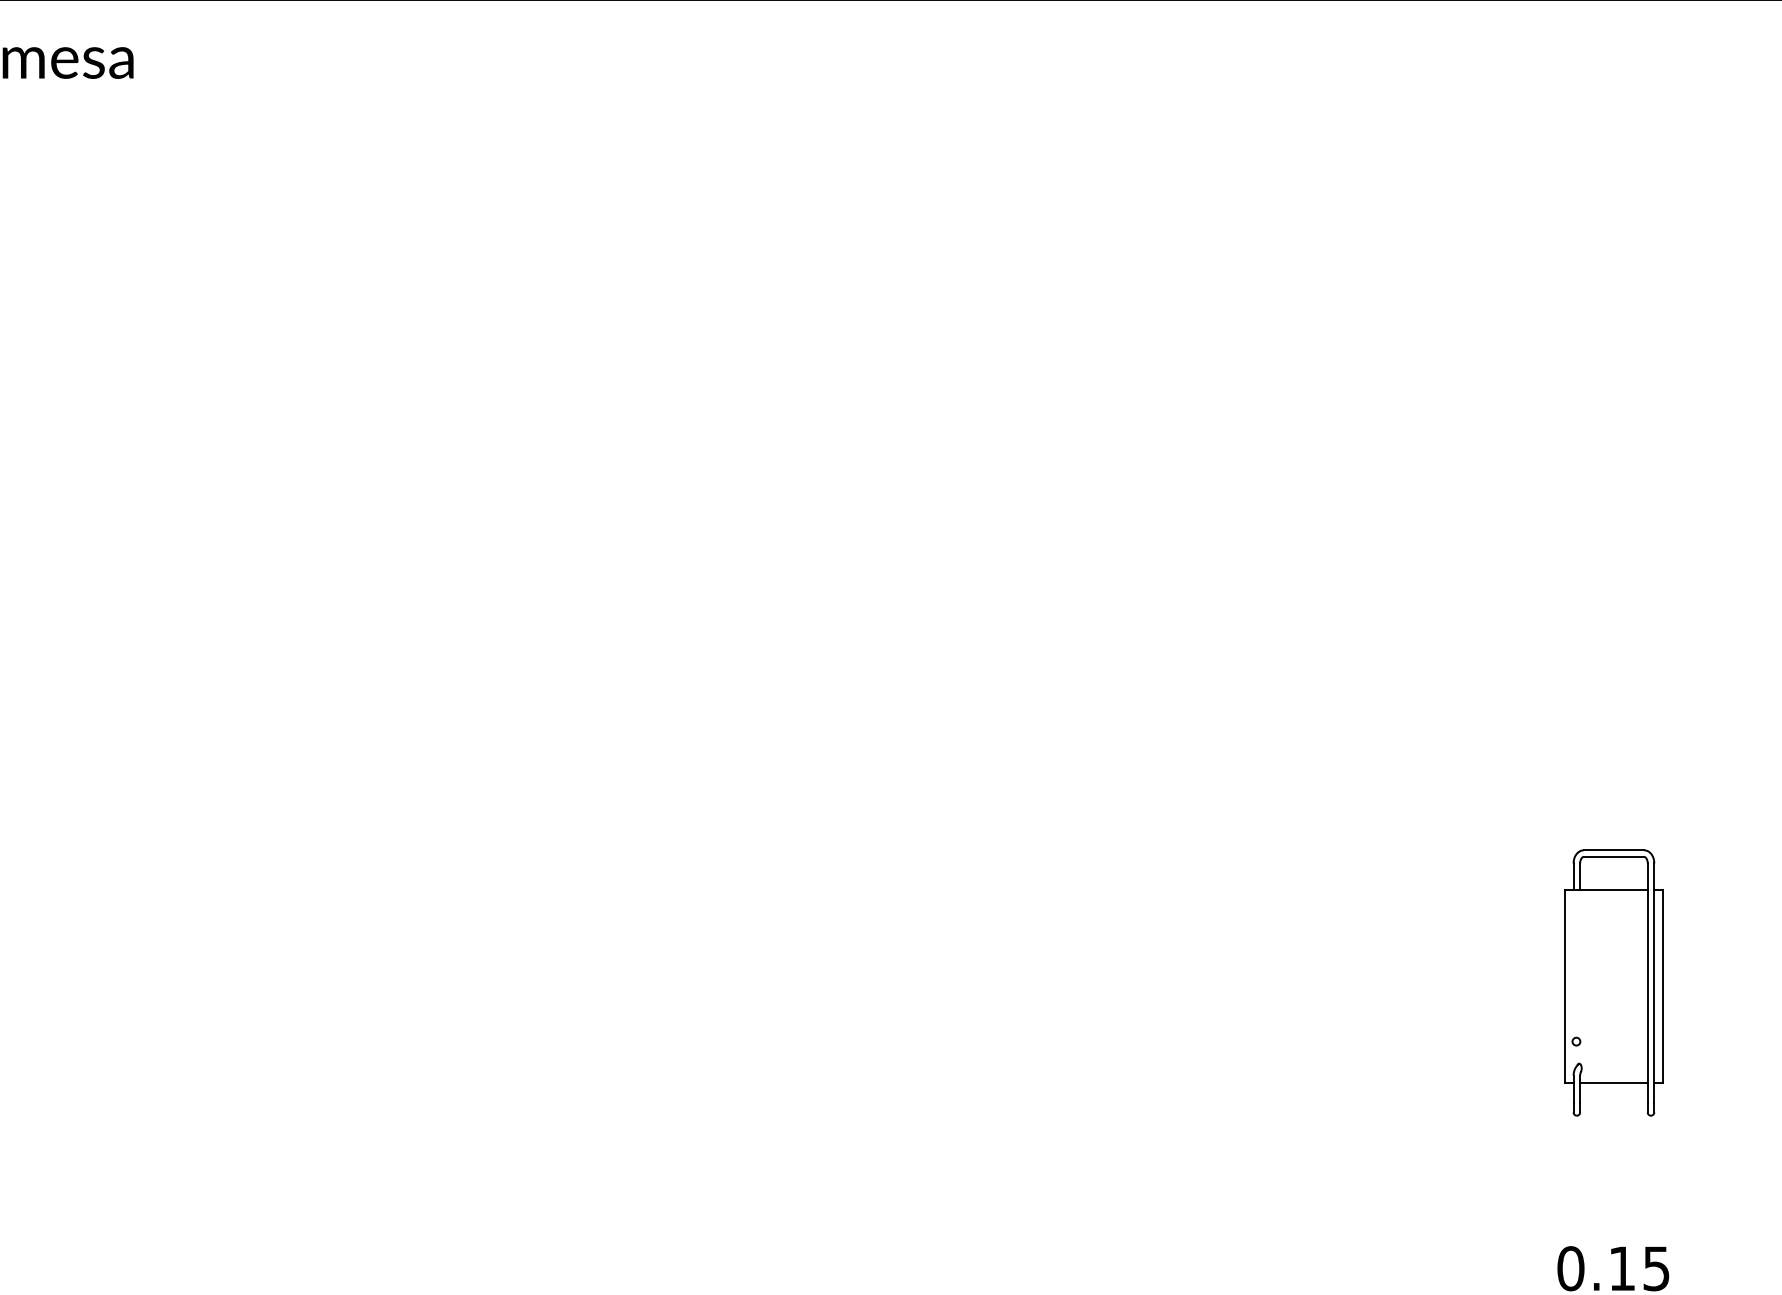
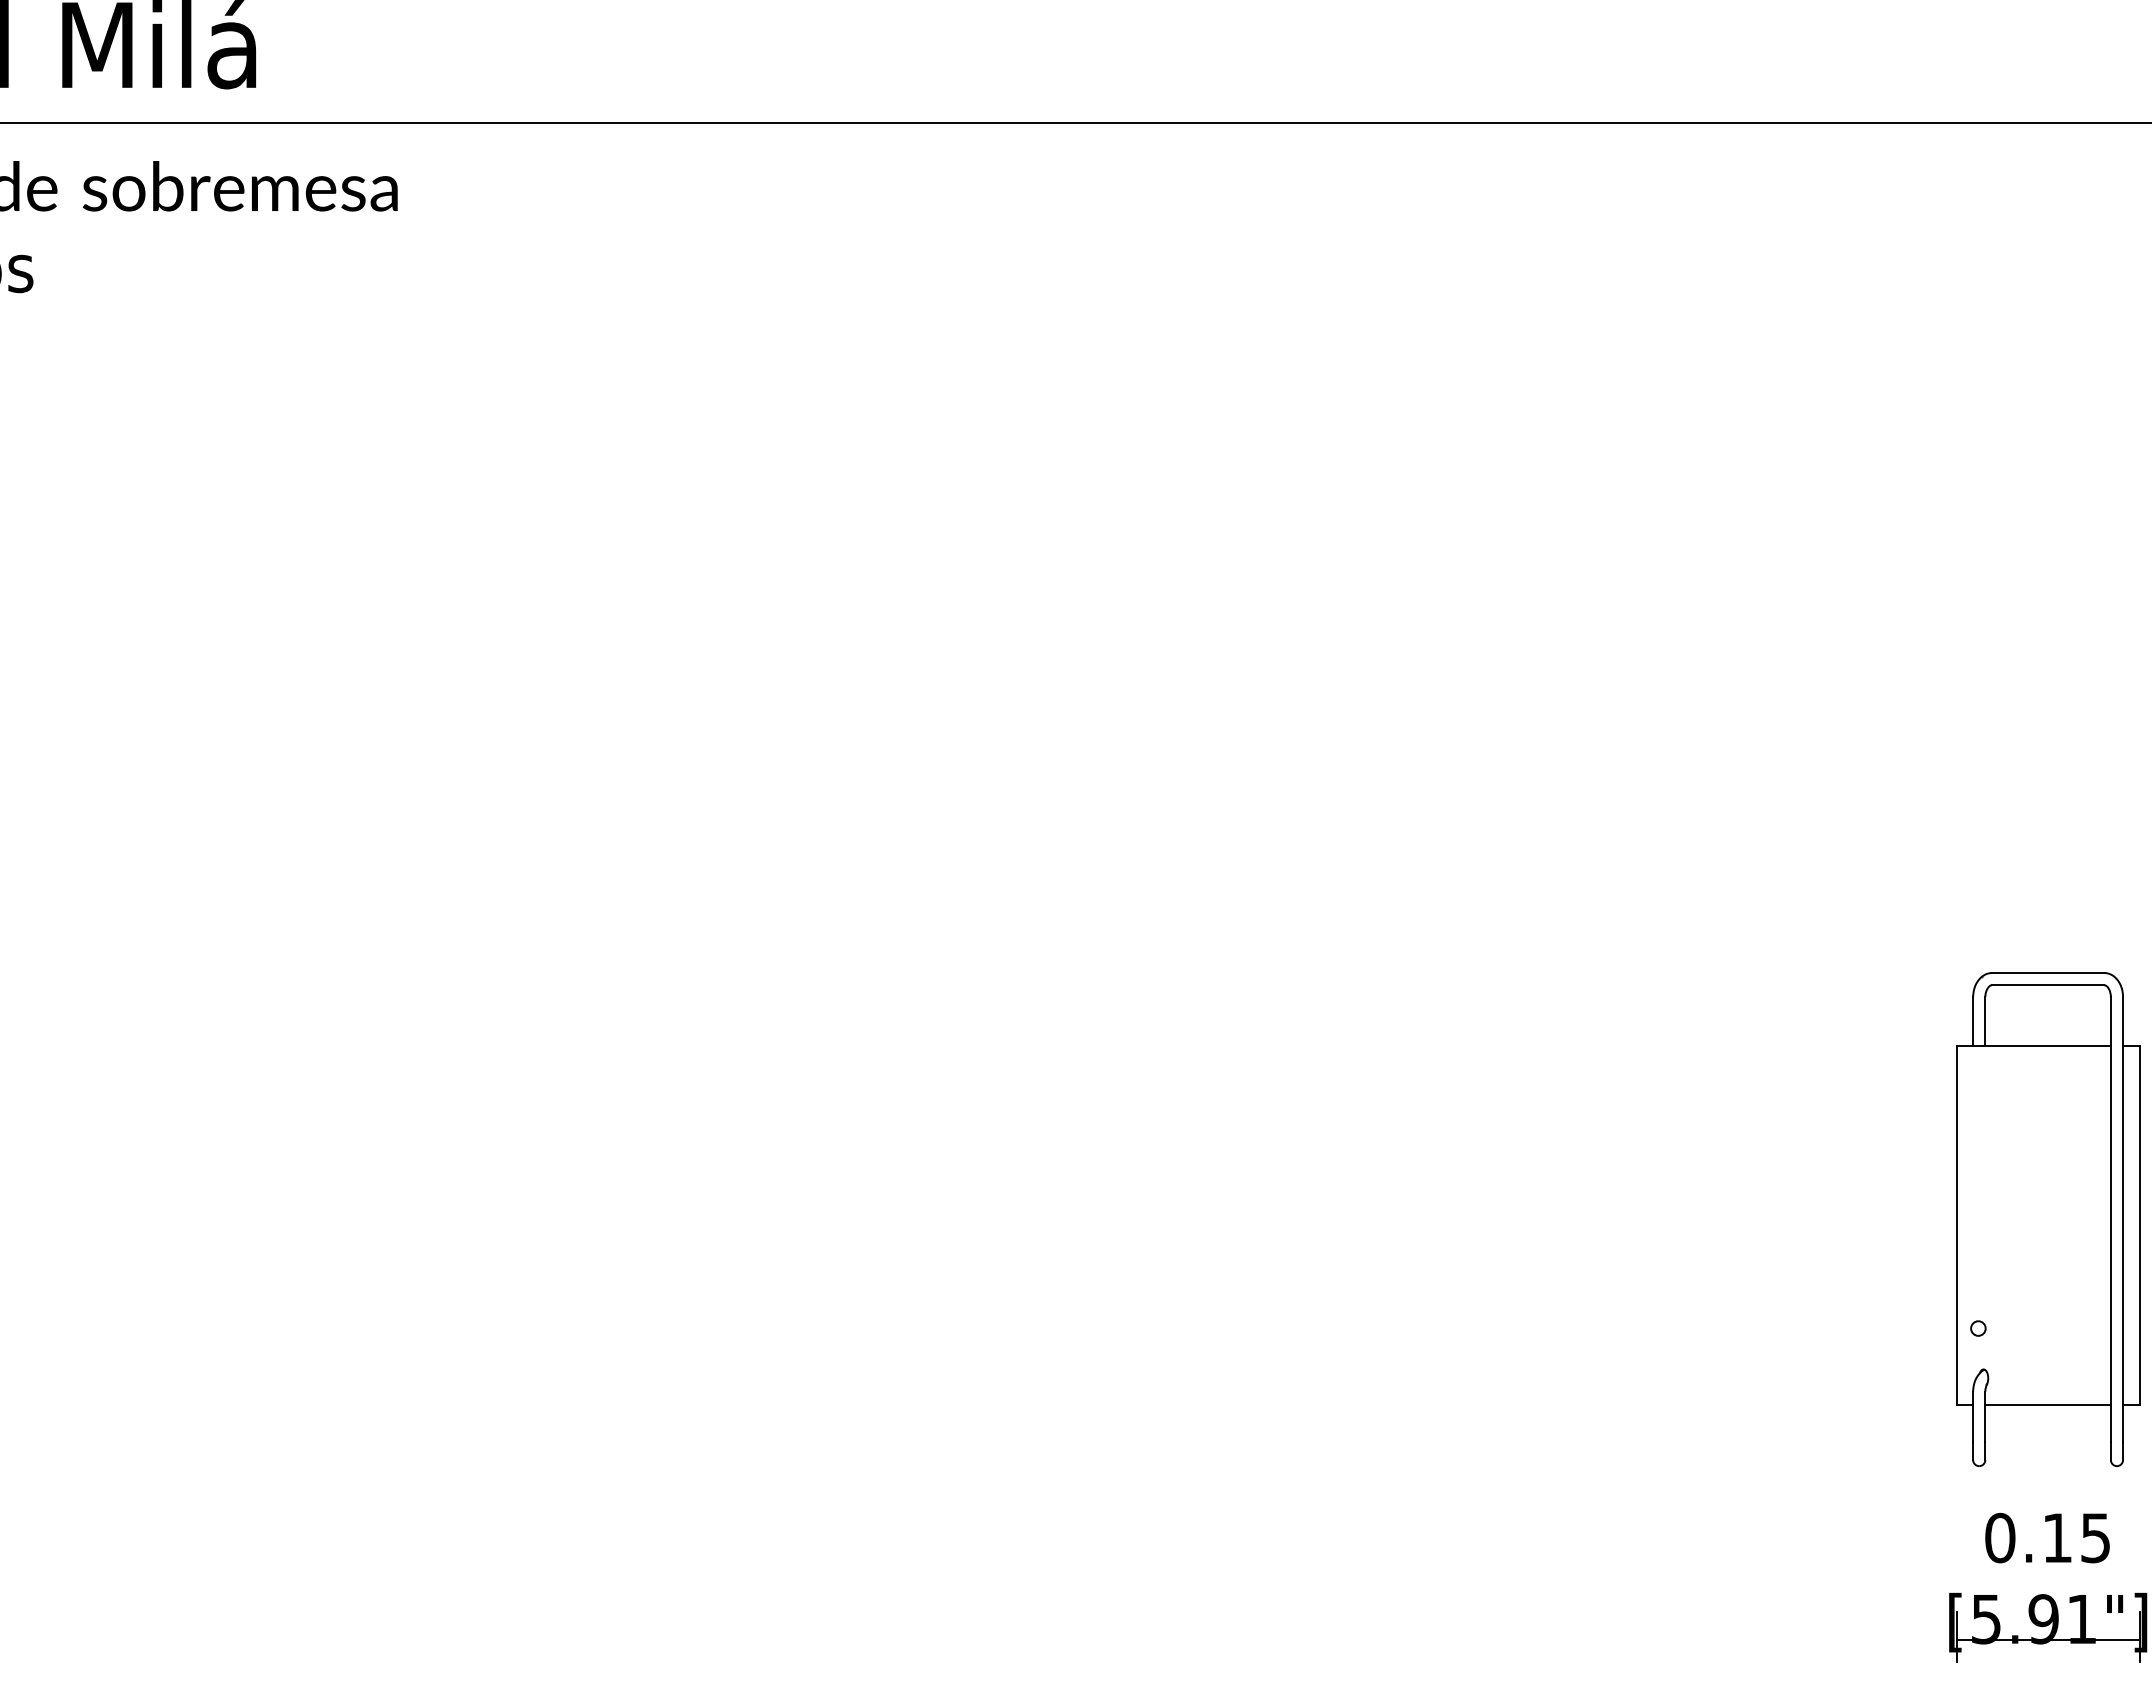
part: (1614, 982) -> (2048, 1219), size x1.67

